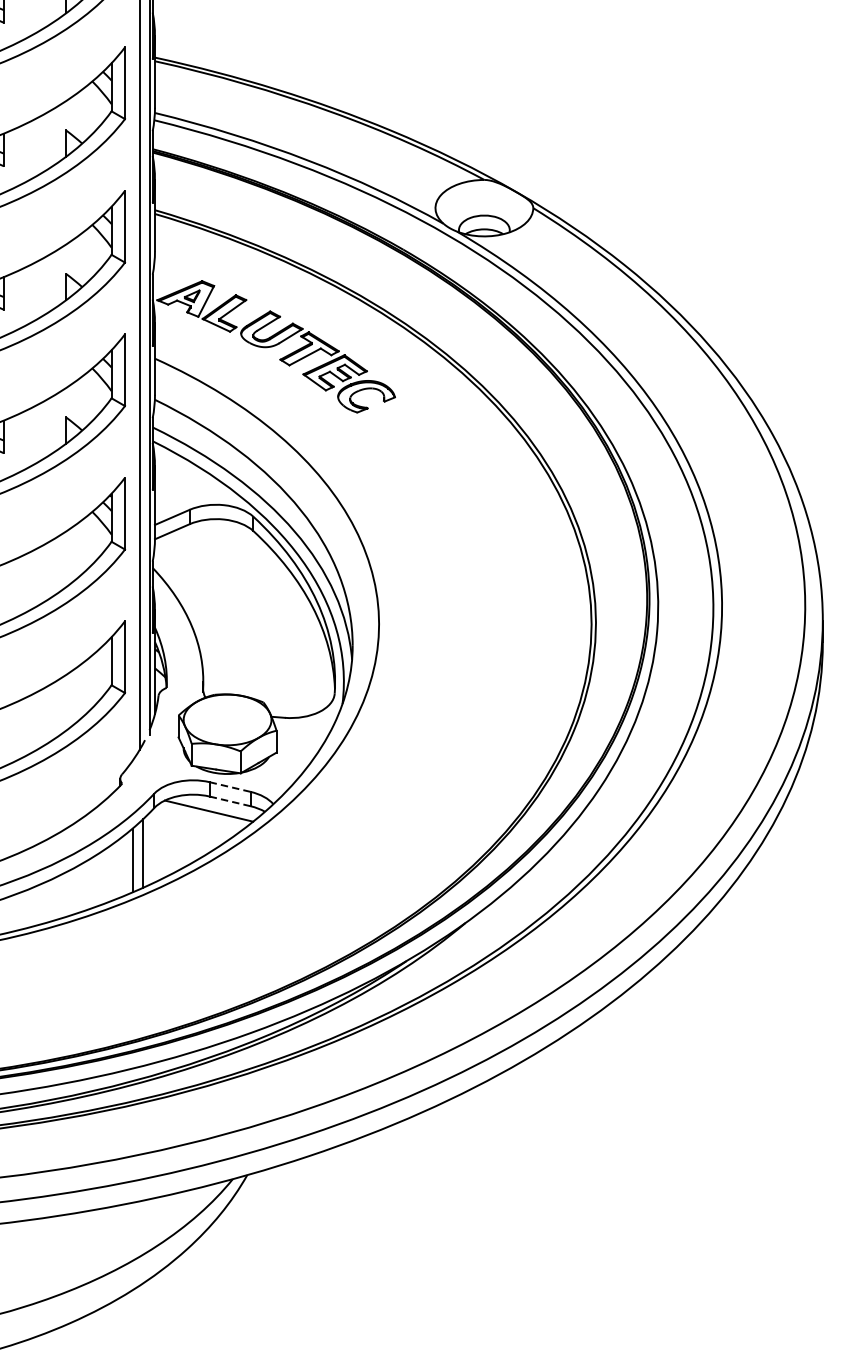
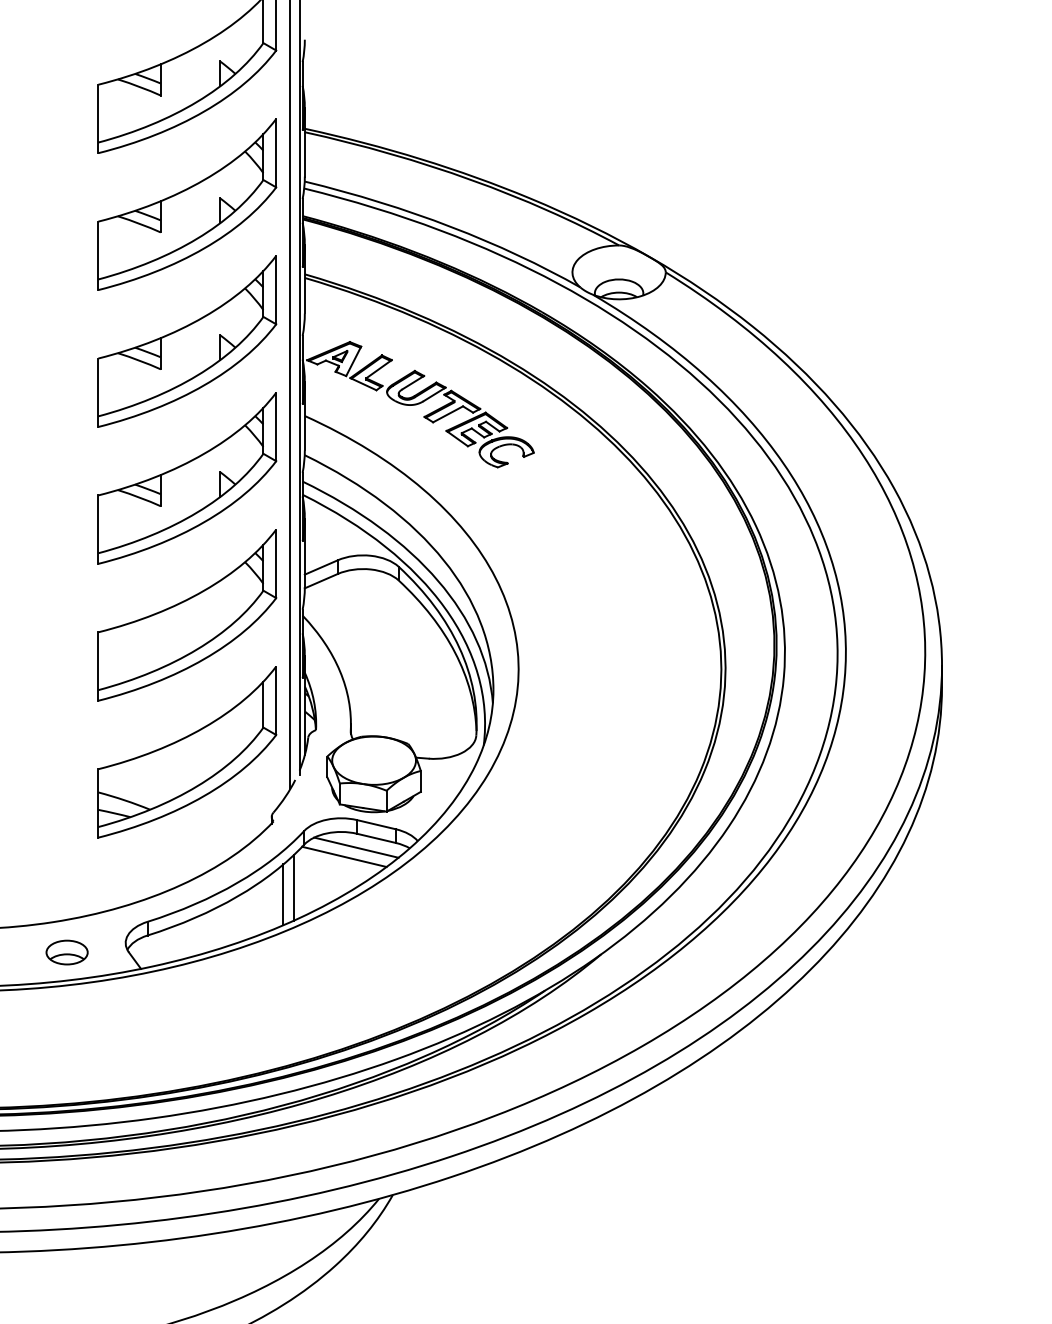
line: (230, 786) -> (376, 824), dashed -> solid
line: (230, 801) -> (376, 838), dashed -> solid
line: (196, 820) -> (344, 856), added

